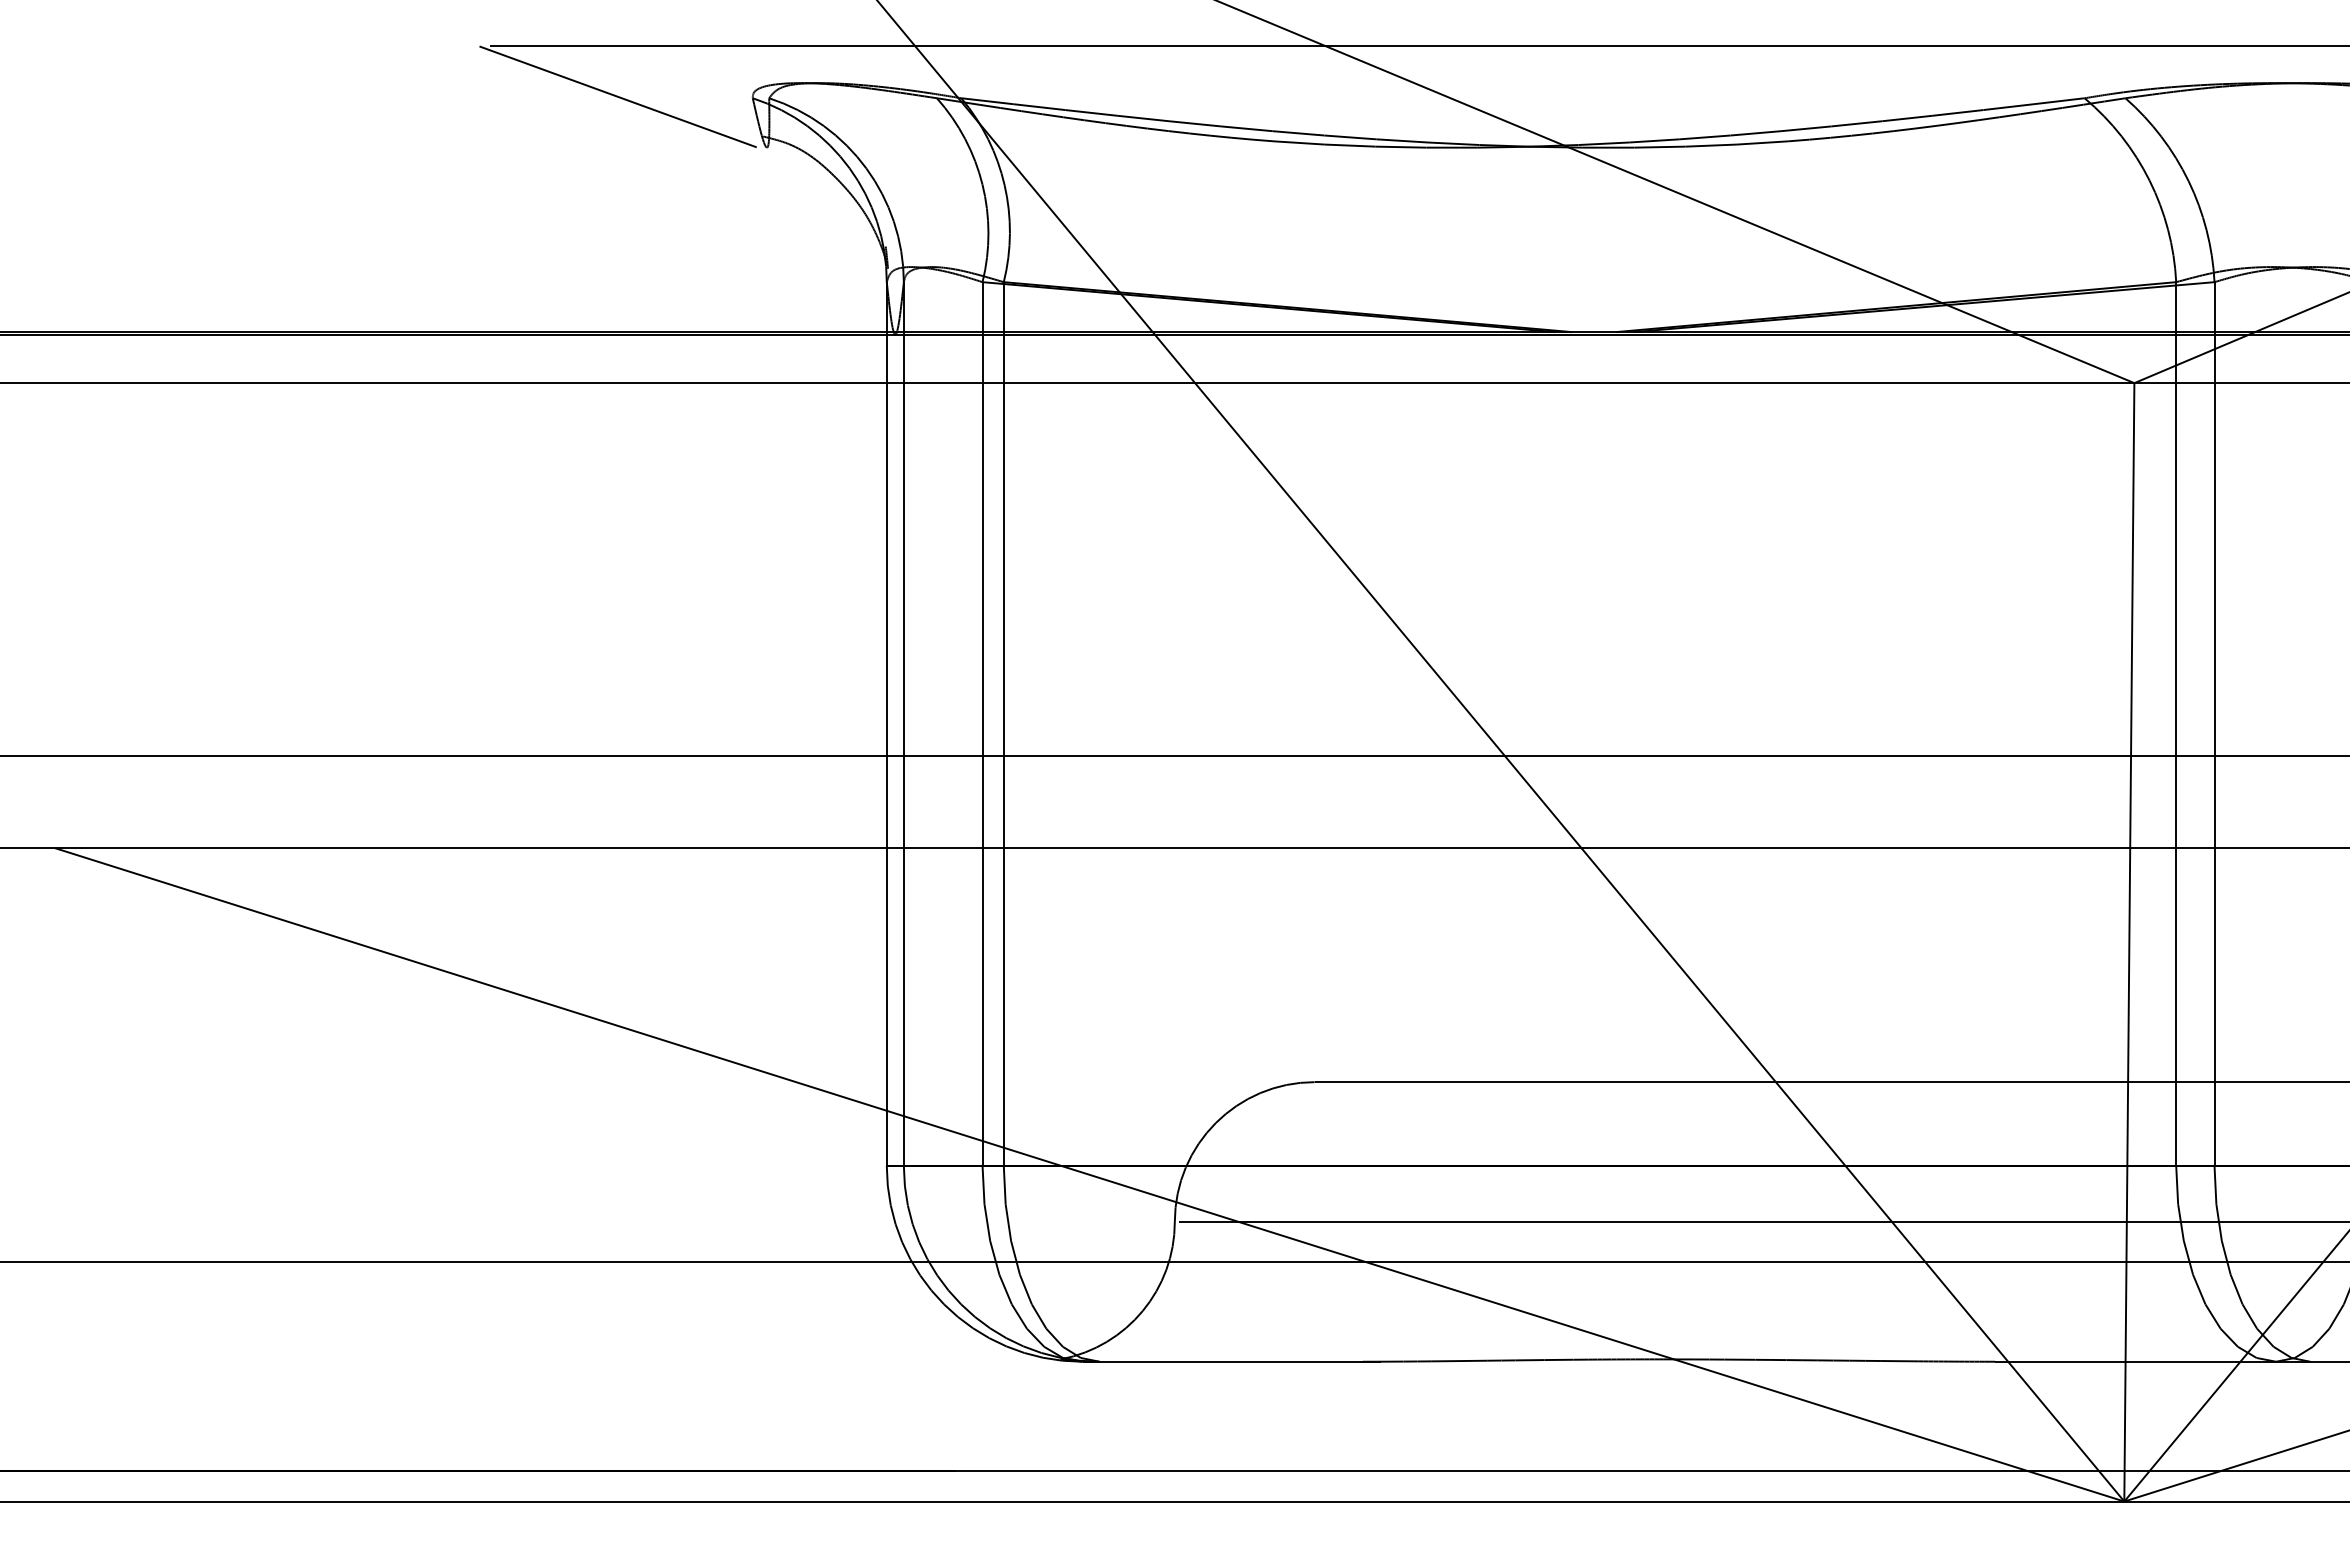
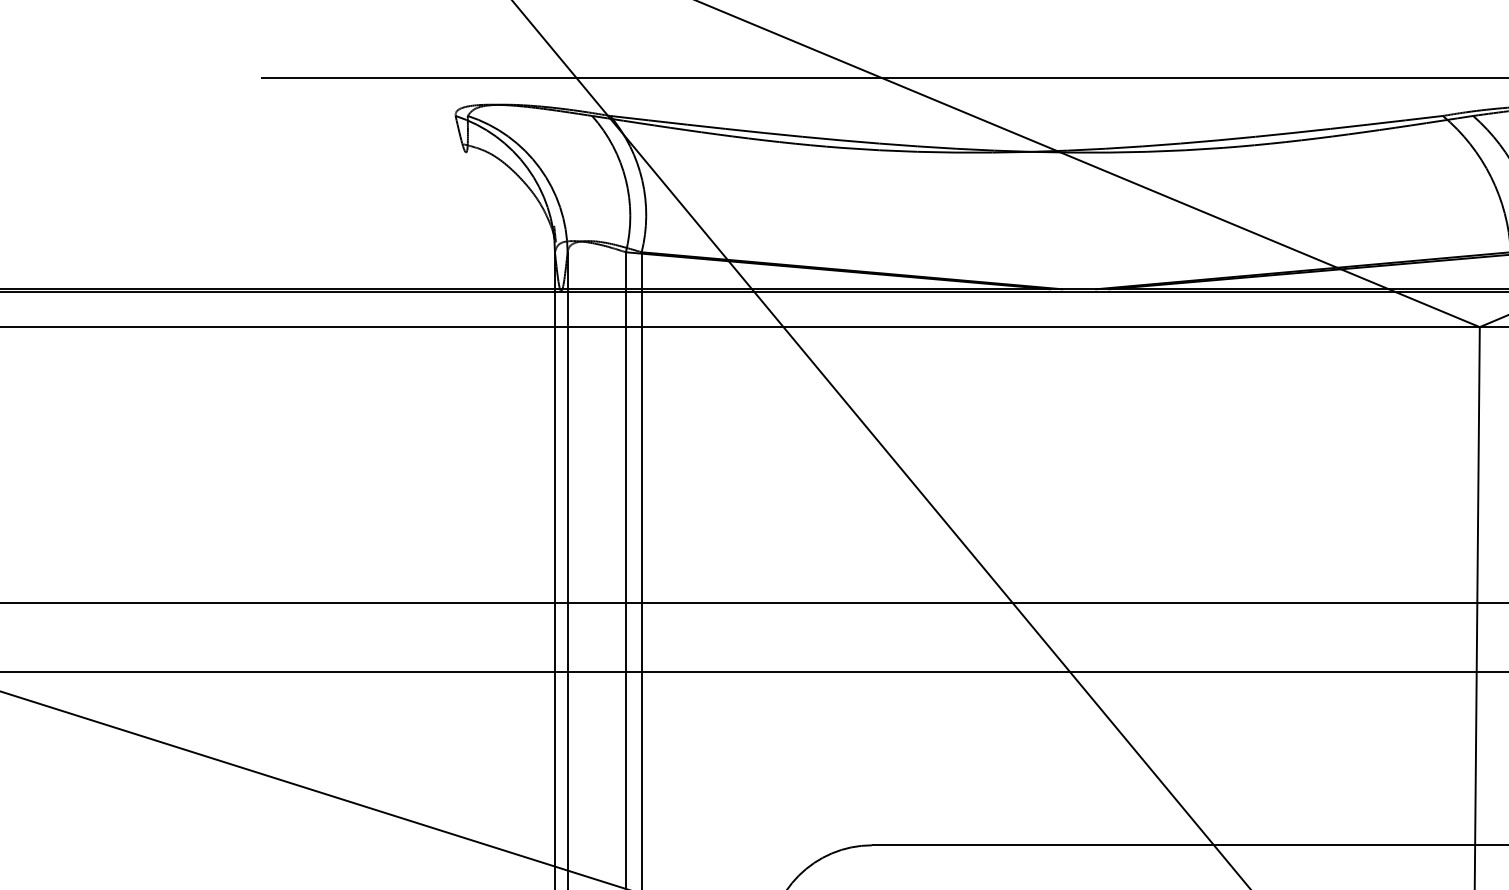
line: (617, 96) -> (355, 114), removed

